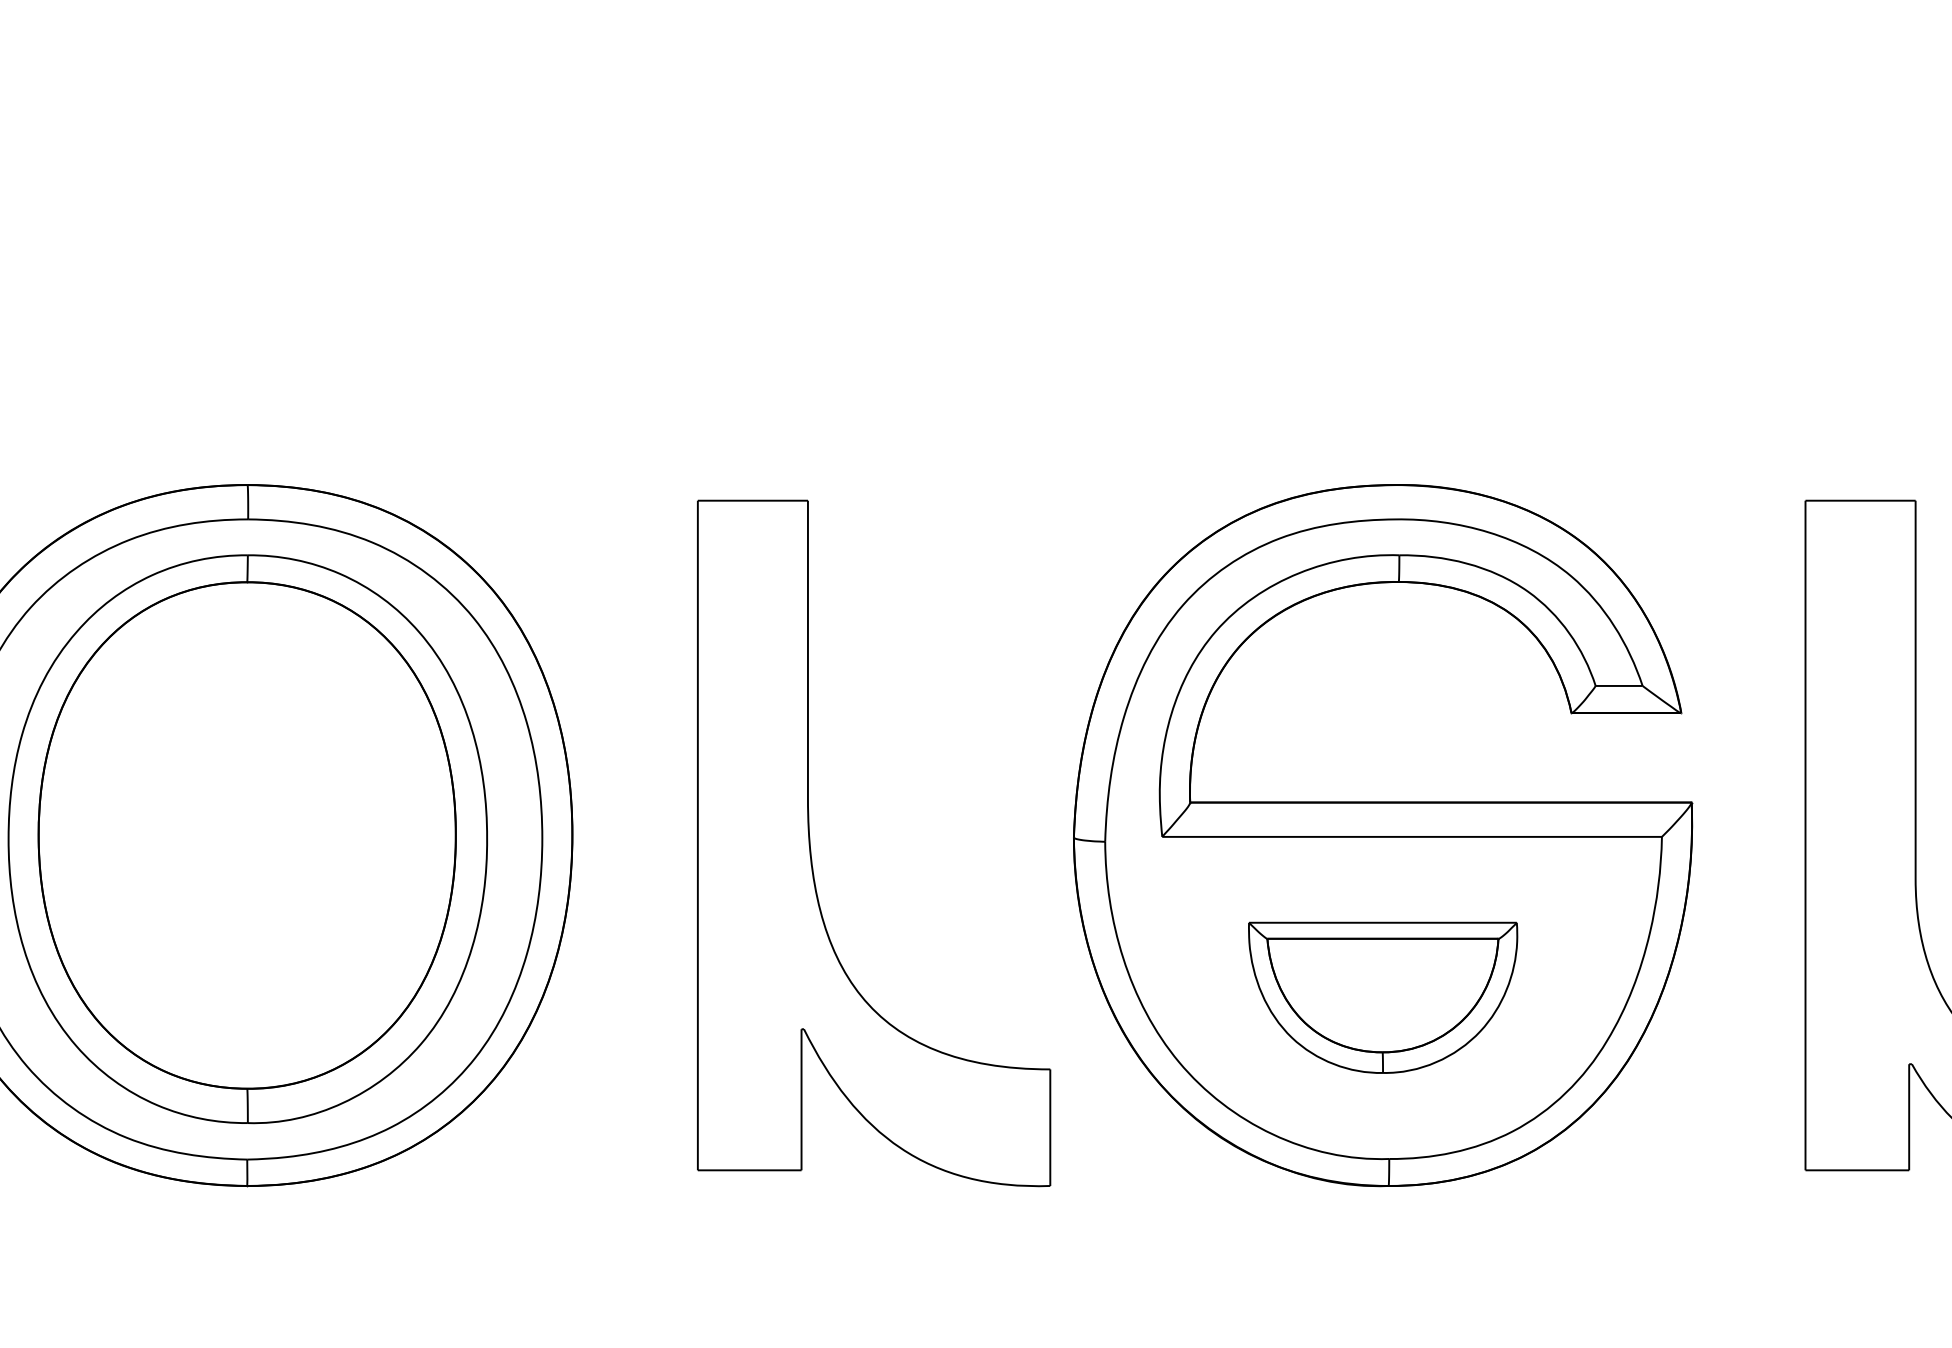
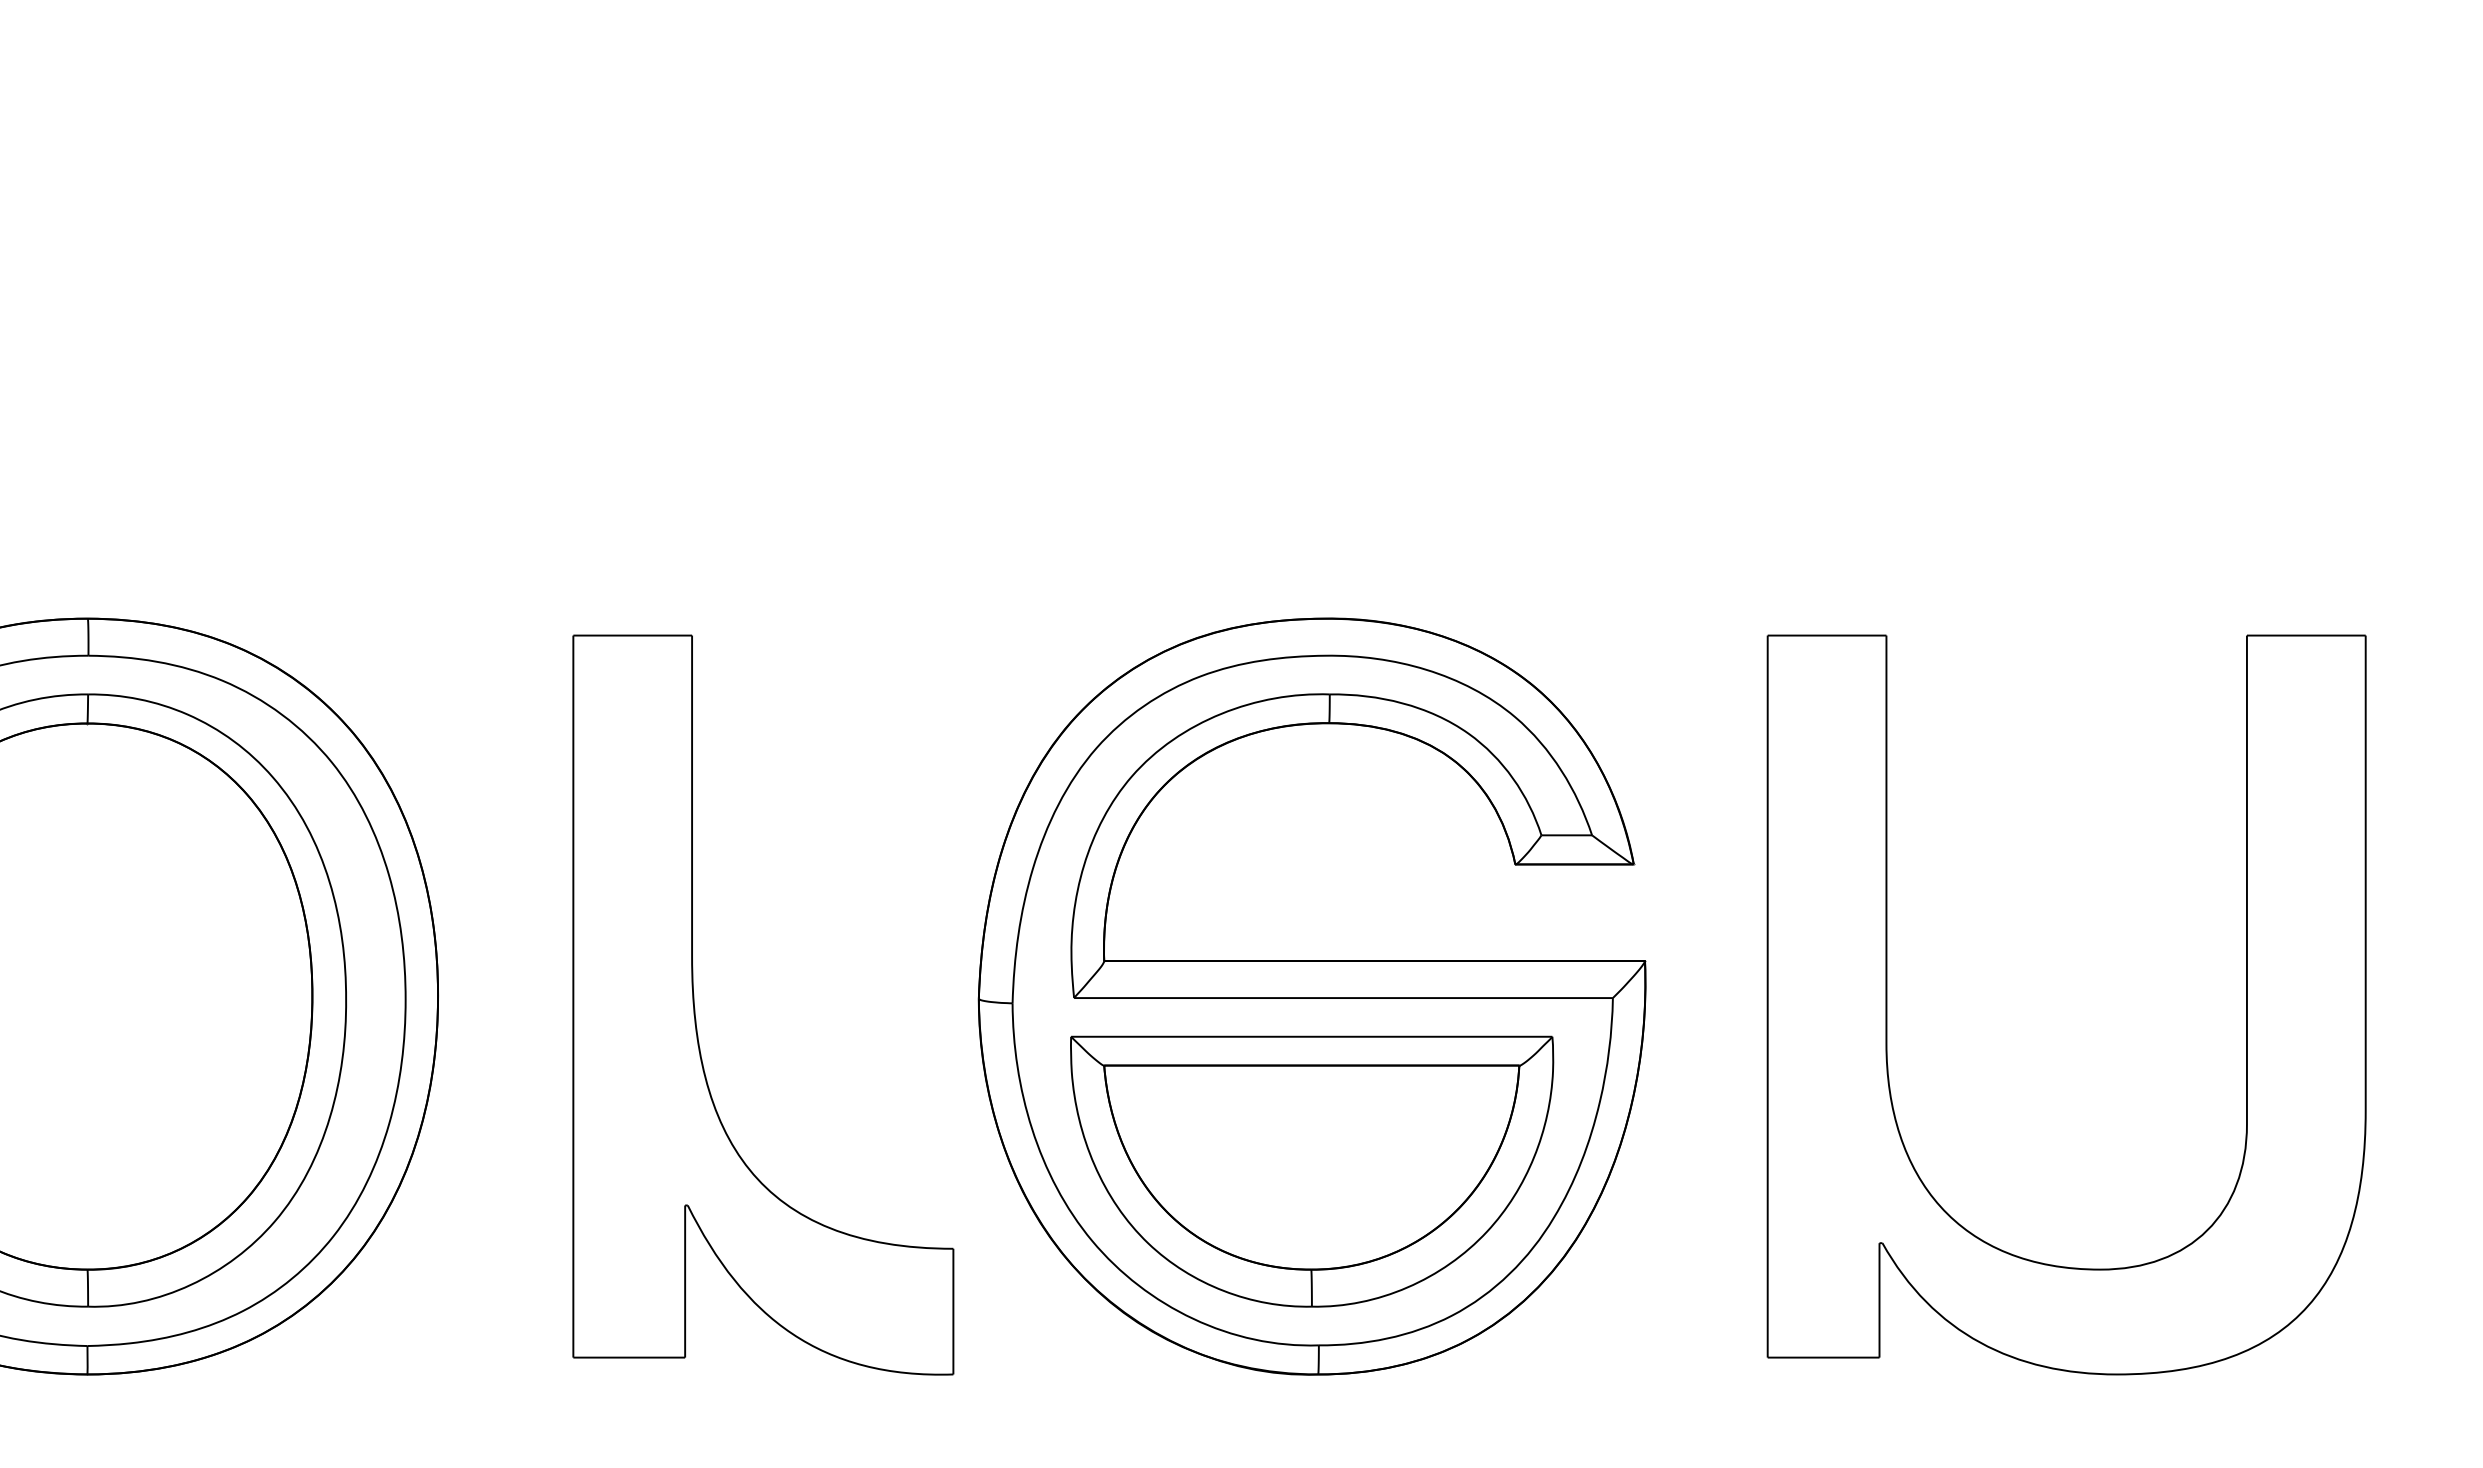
part: (1383, 997) -> (1312, 1171), size x1.67

